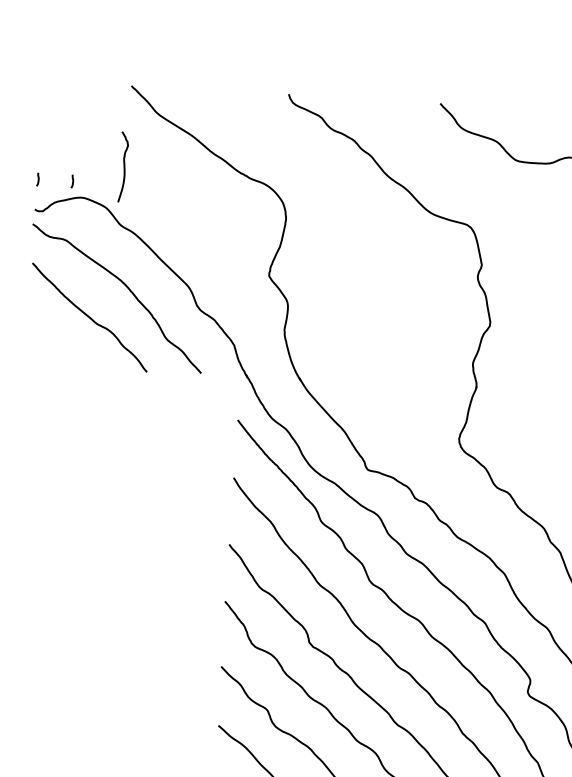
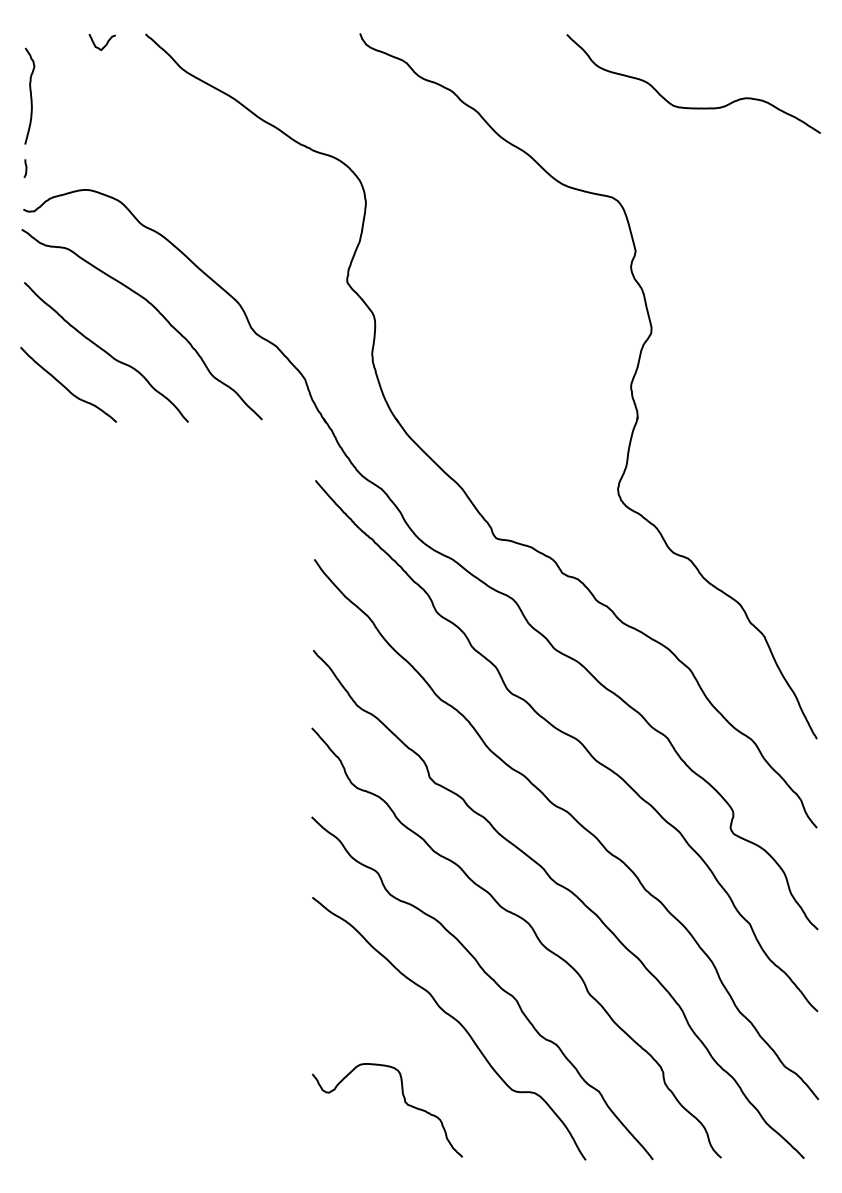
curve: (100, 92) -> (104, 45), added
curve: (124, 166) -> (30, 95), moved
curve: (72, 181) -> (72, 168), removed
curve: (58, 340) -> (65, 386), added

